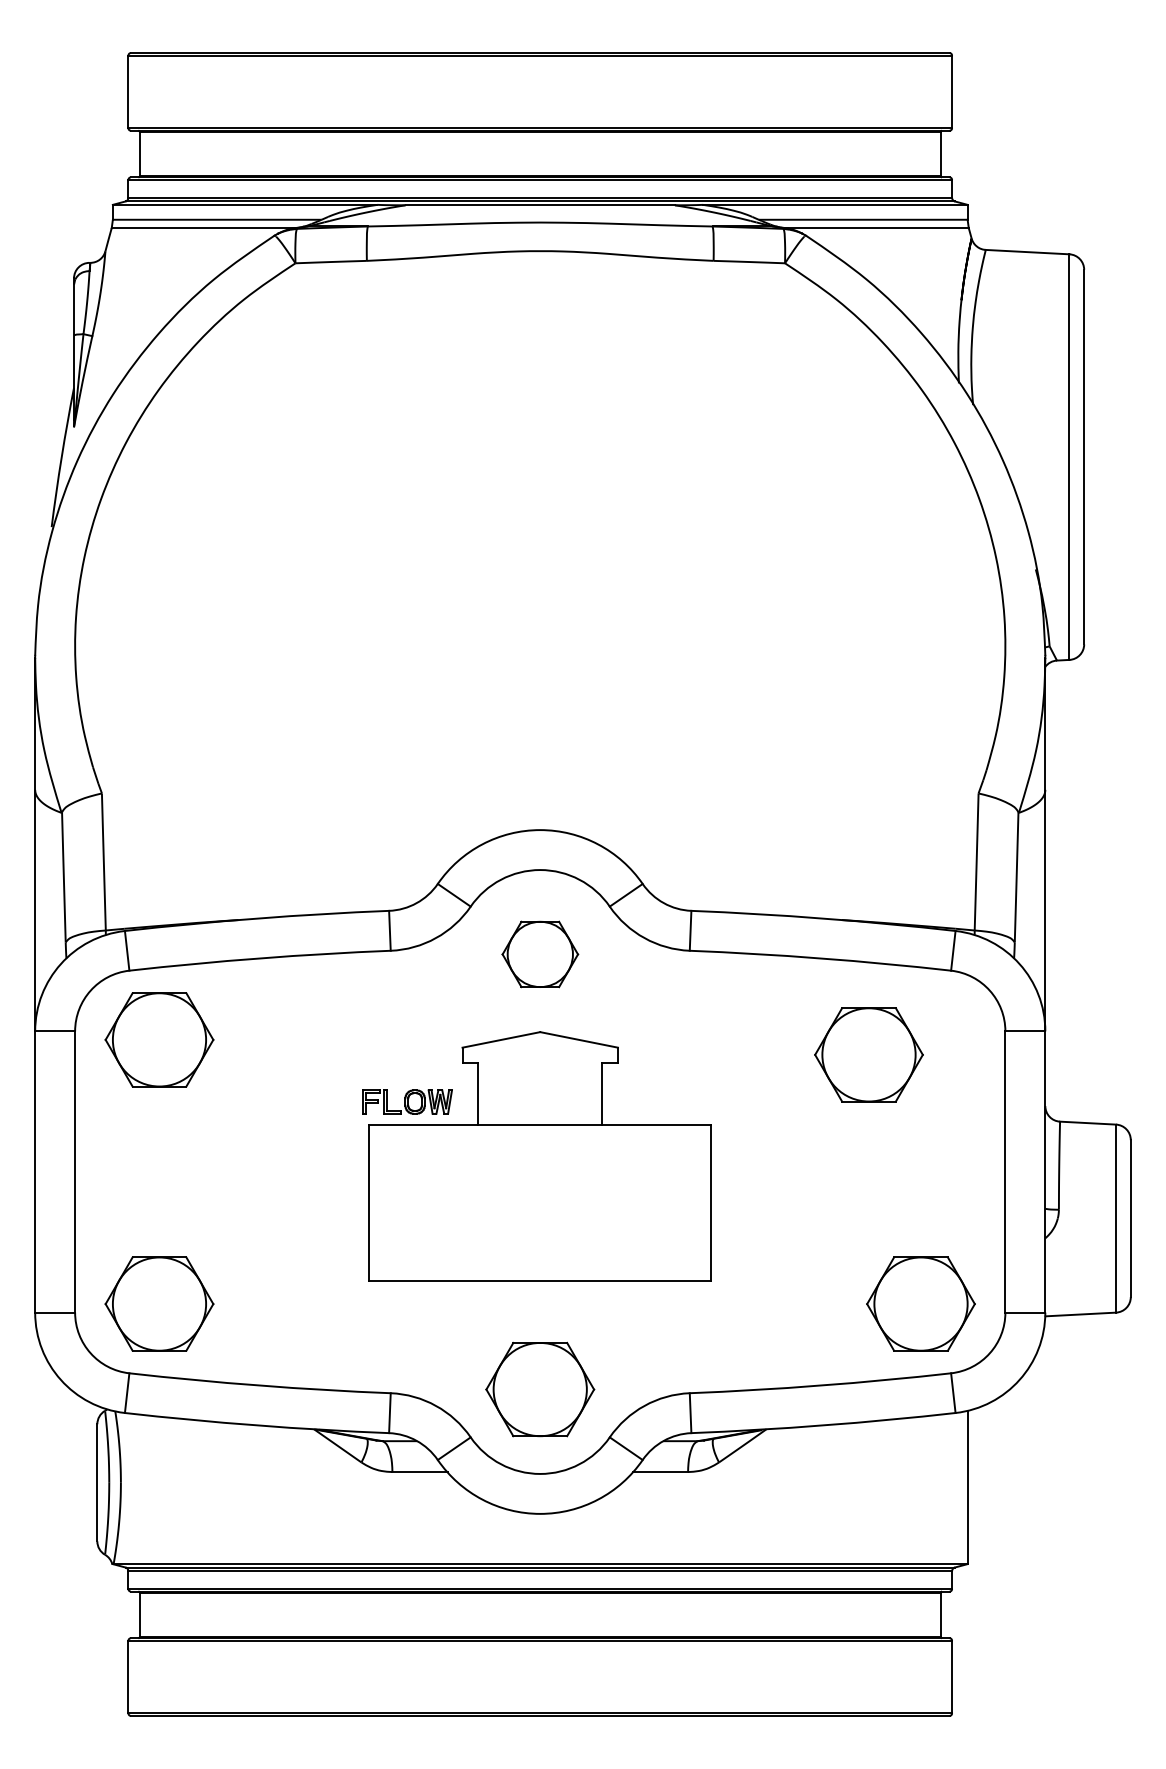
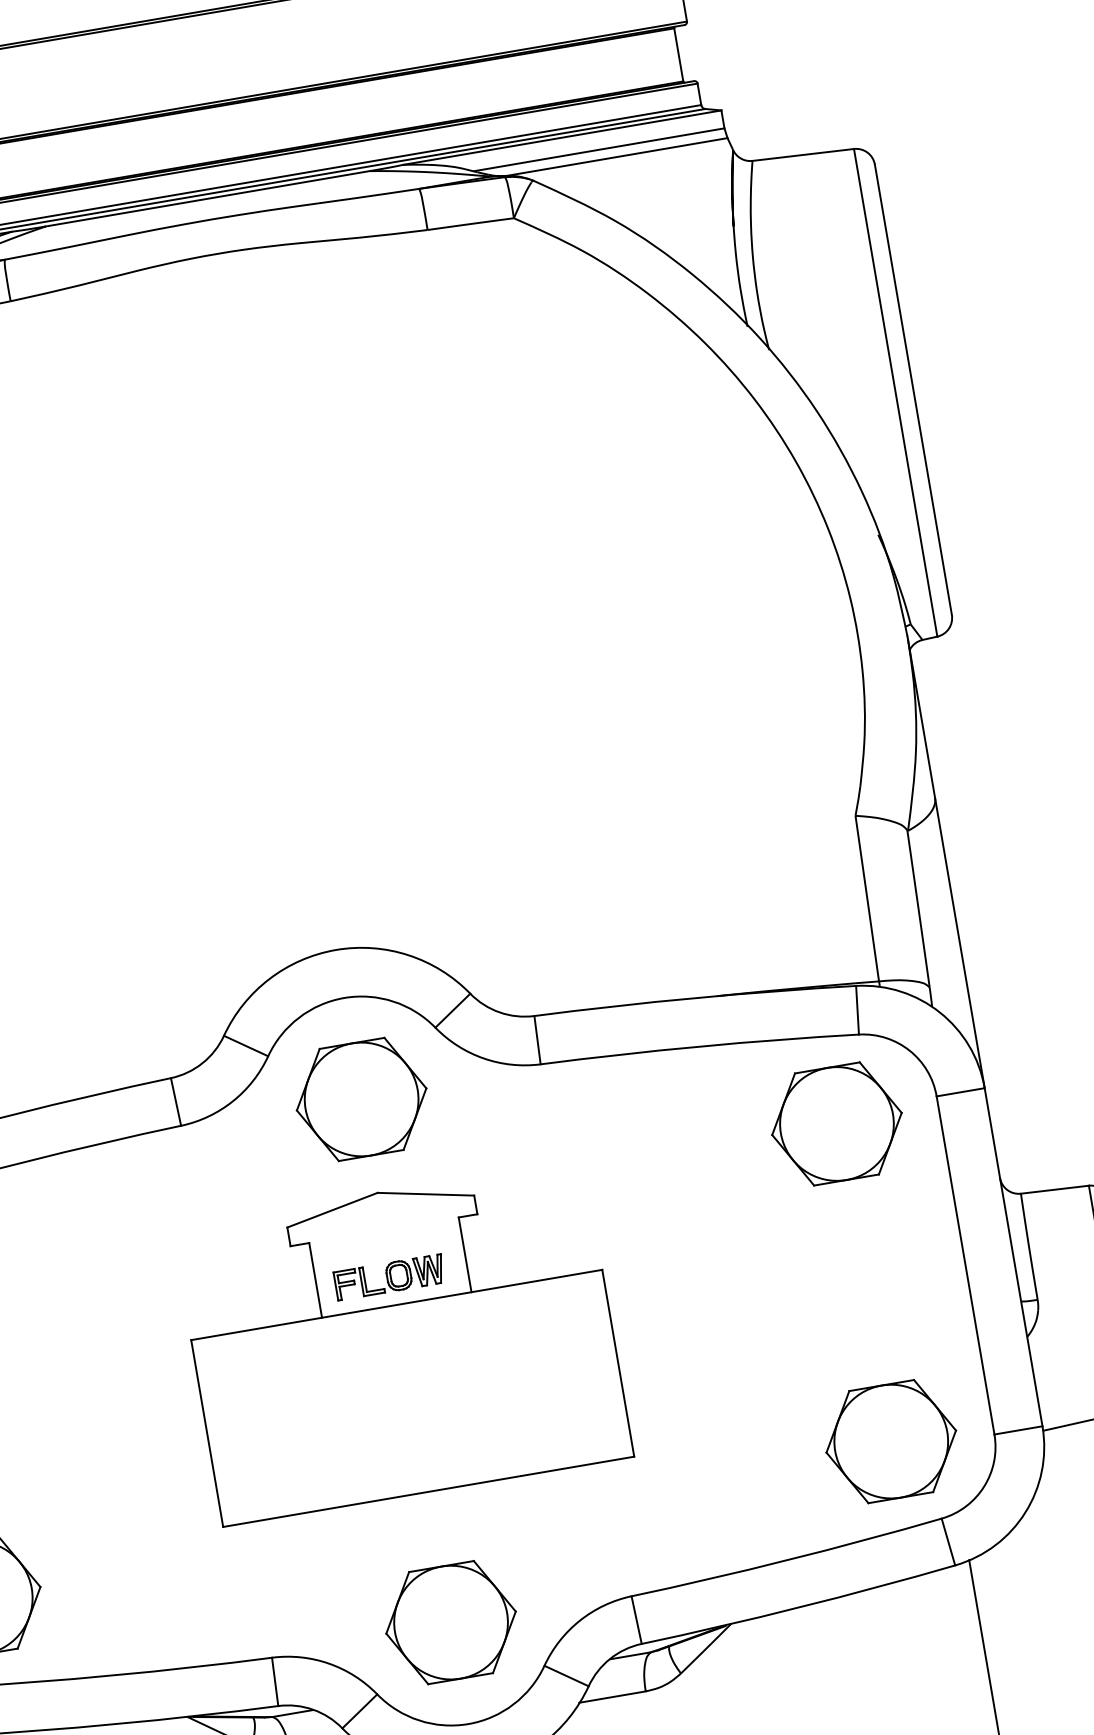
part: (540, 954) -> (361, 1099), size x1.43
part: (868, 1054) -> (836, 1123), moved
part: (407, 1101) -> (389, 1276), moved

